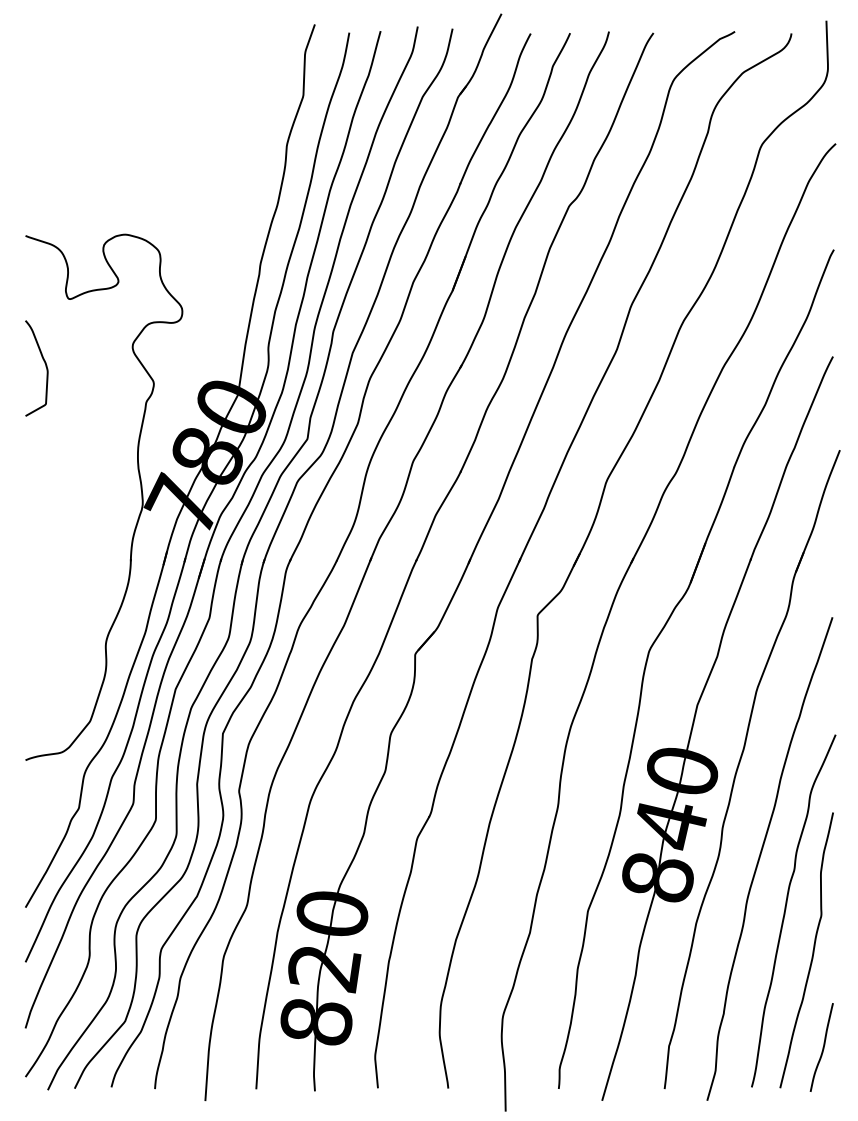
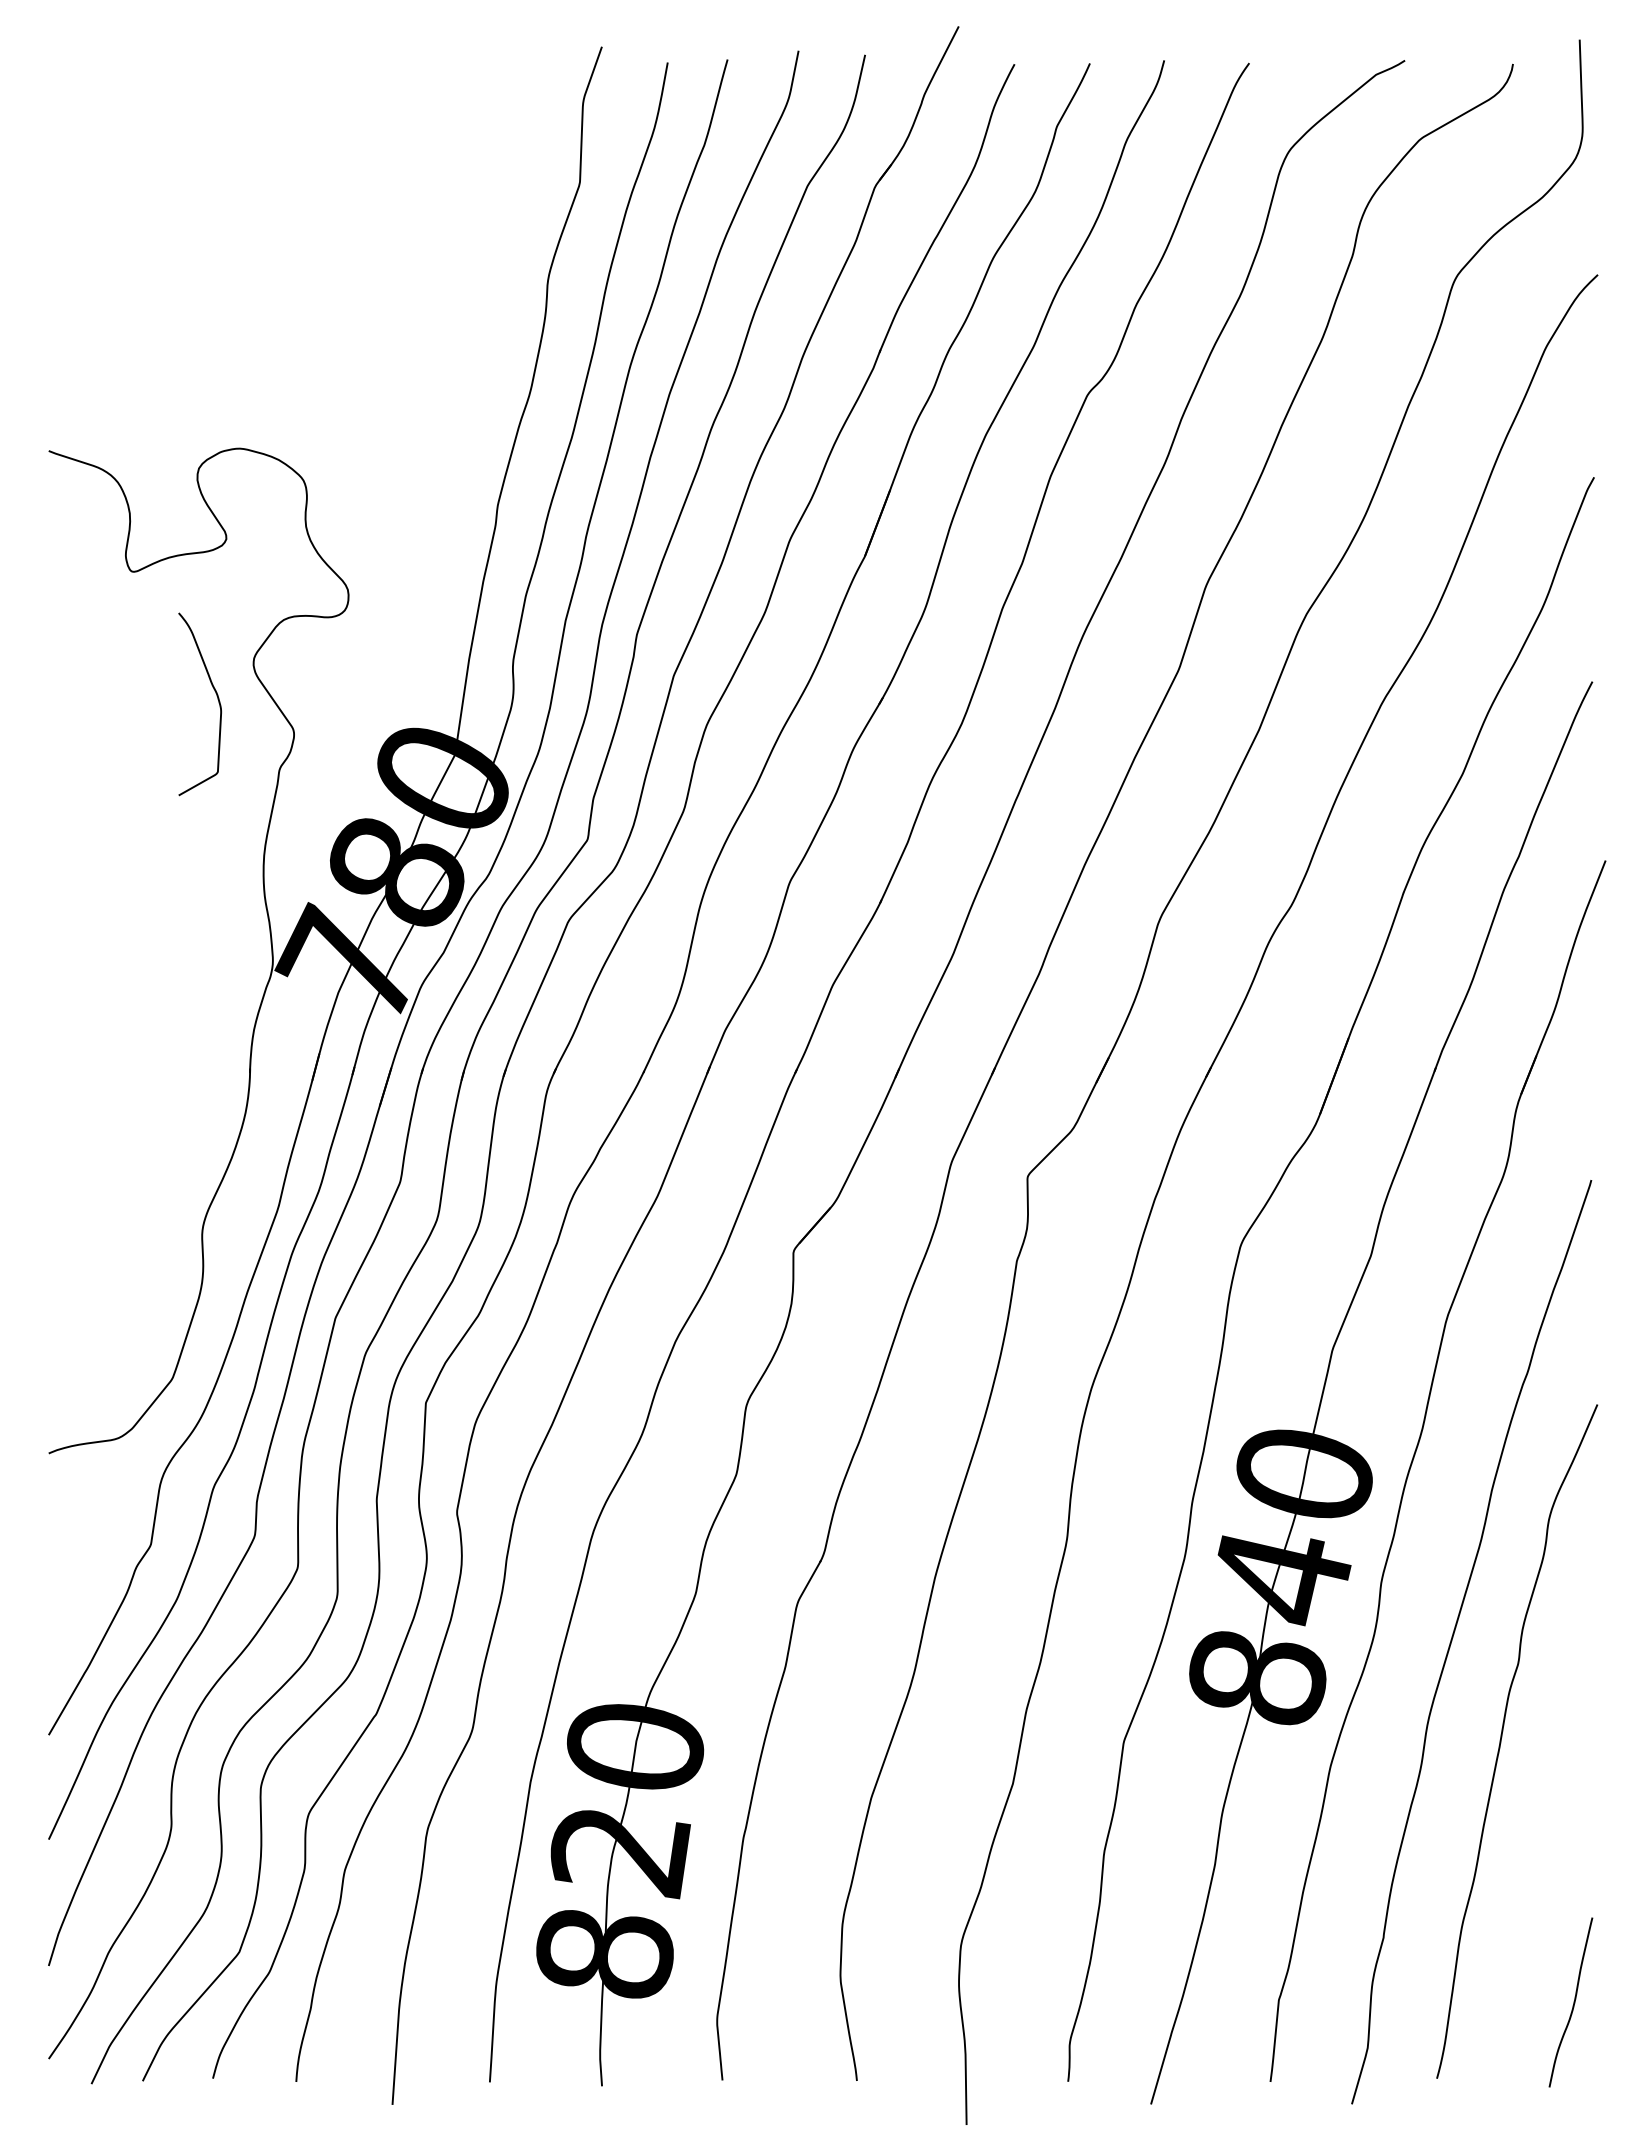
curve: (45, 366) -> (216, 700), moved
curve: (812, 950) -> (1553, 1817), removed

